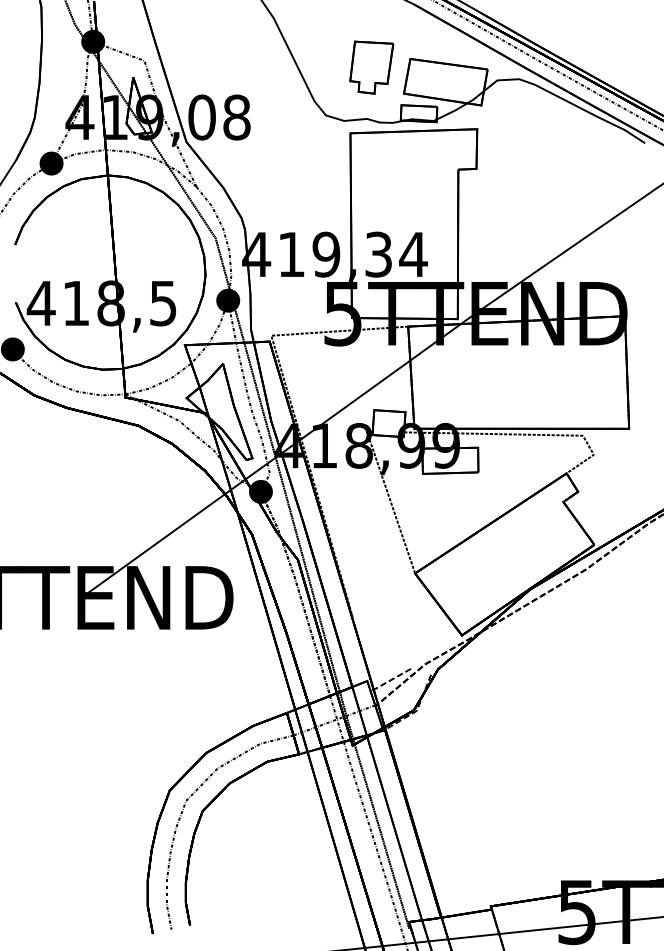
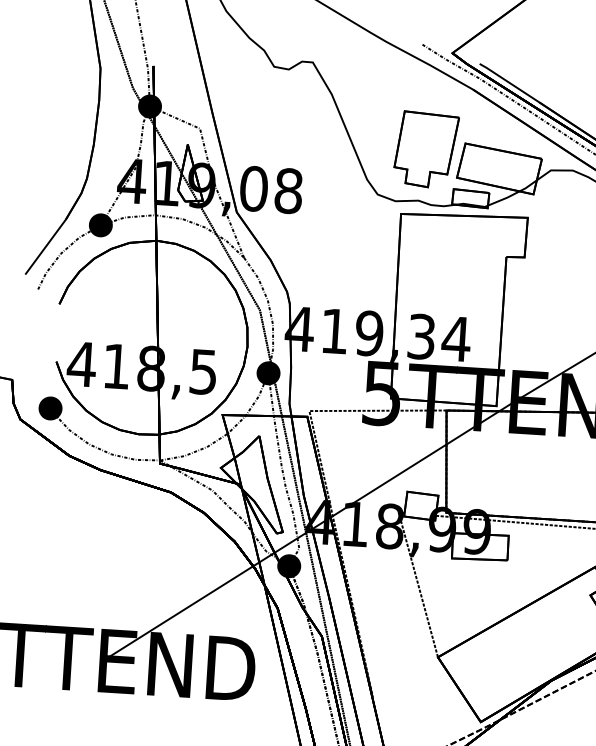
part: (371, 67) -> (426, 149), size x1.43

